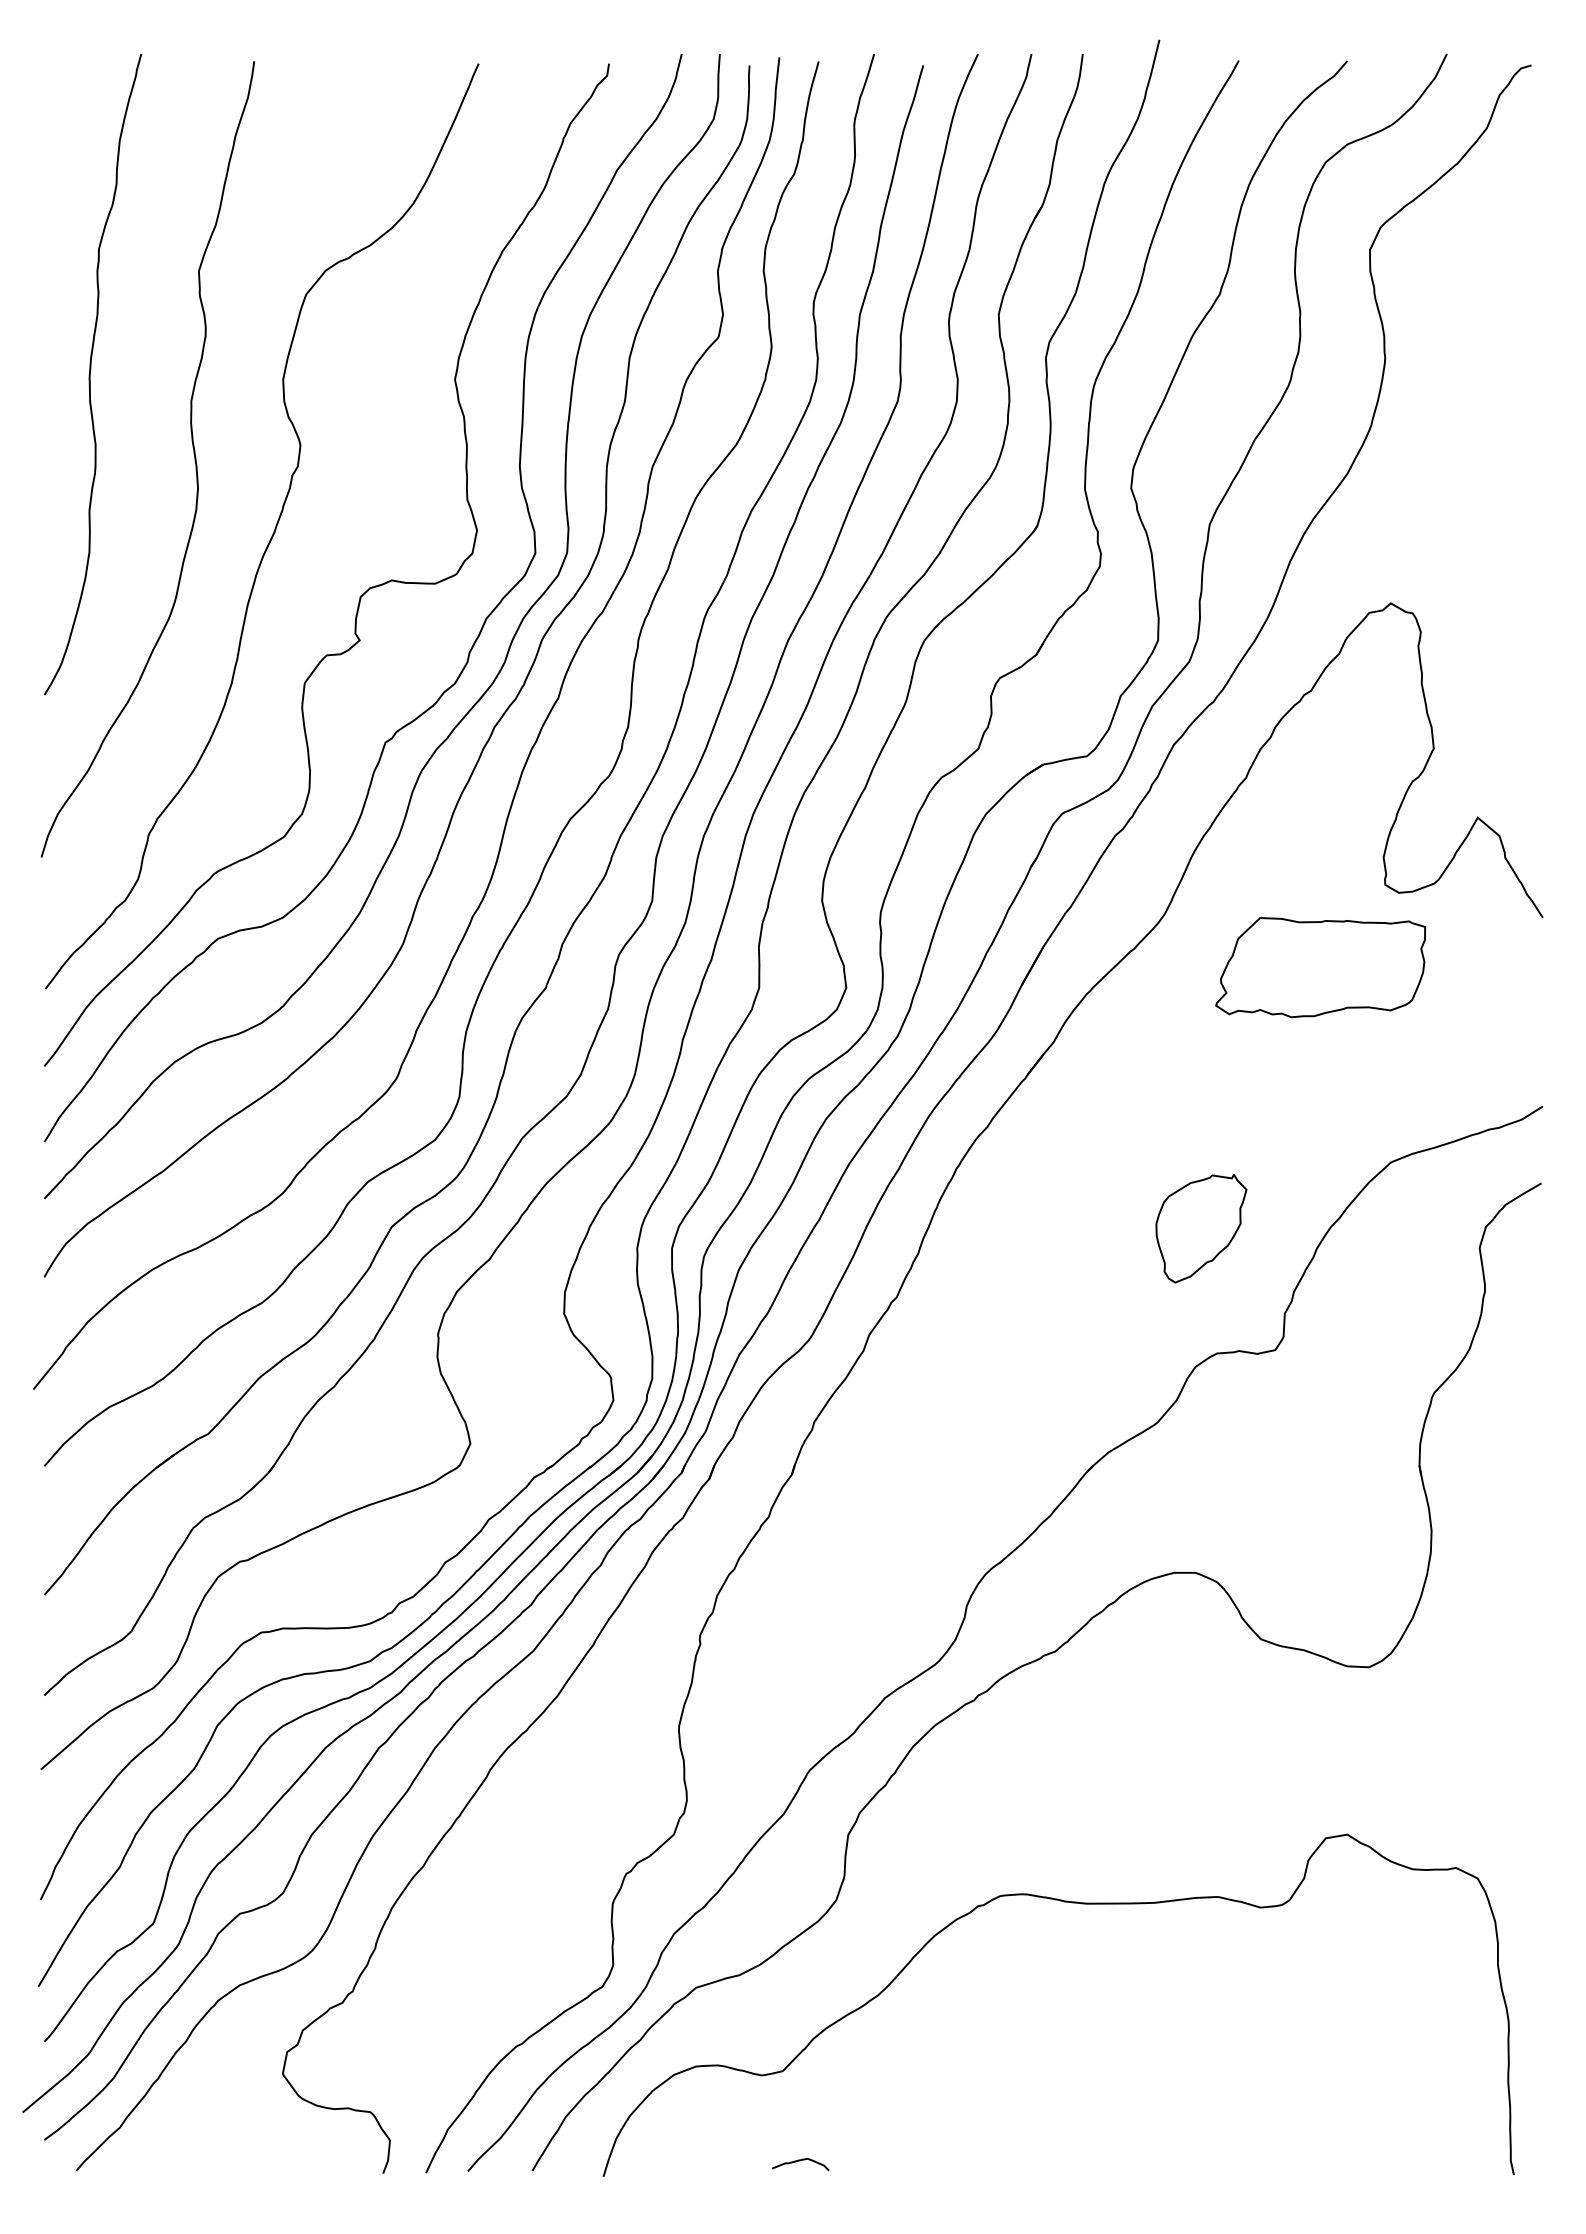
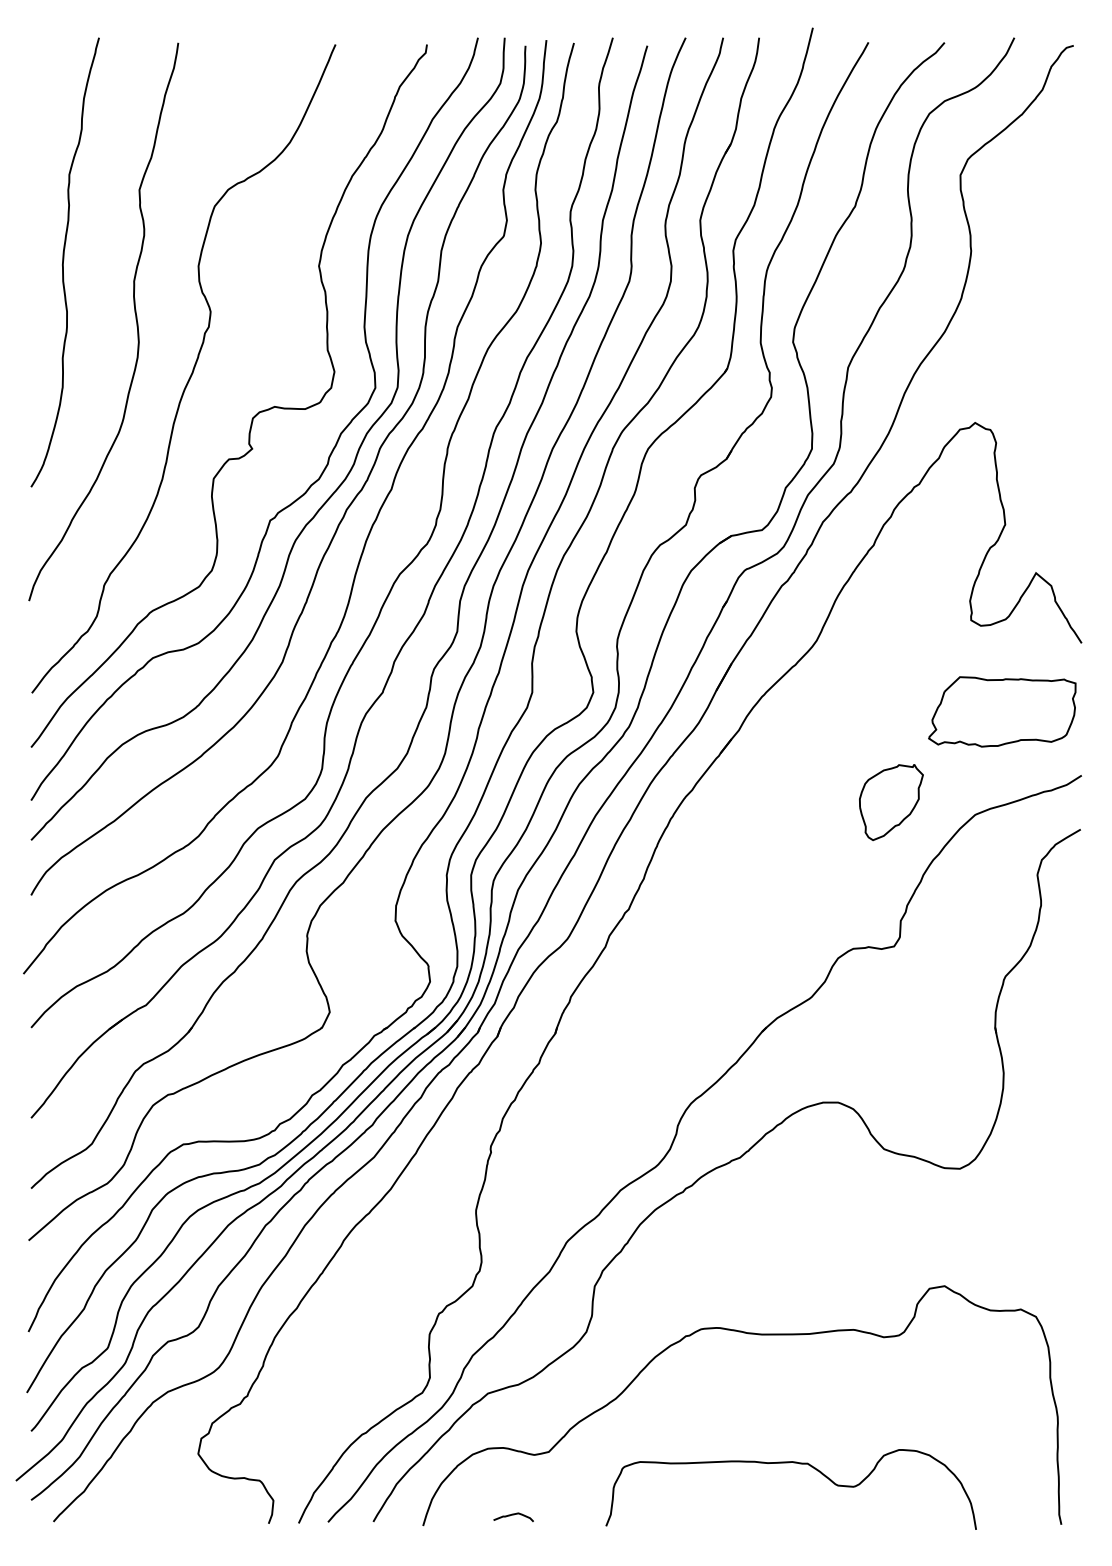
part: (1320, 967) -> (1002, 711), moved
part: (1201, 1228) -> (891, 802), moved
curve: (1134, 2087) -> (795, 1463), added
curve: (800, 2161) -> (513, 1515), moved

